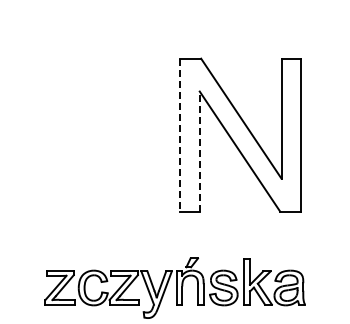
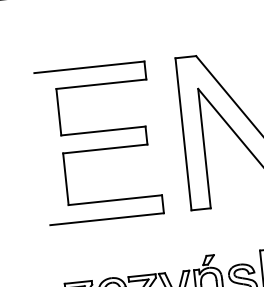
part: (95, 135) -> (99, 143), added
line: (180, 135) -> (183, 134), dashed -> solid
line: (199, 151) -> (204, 148), dashed -> solid

